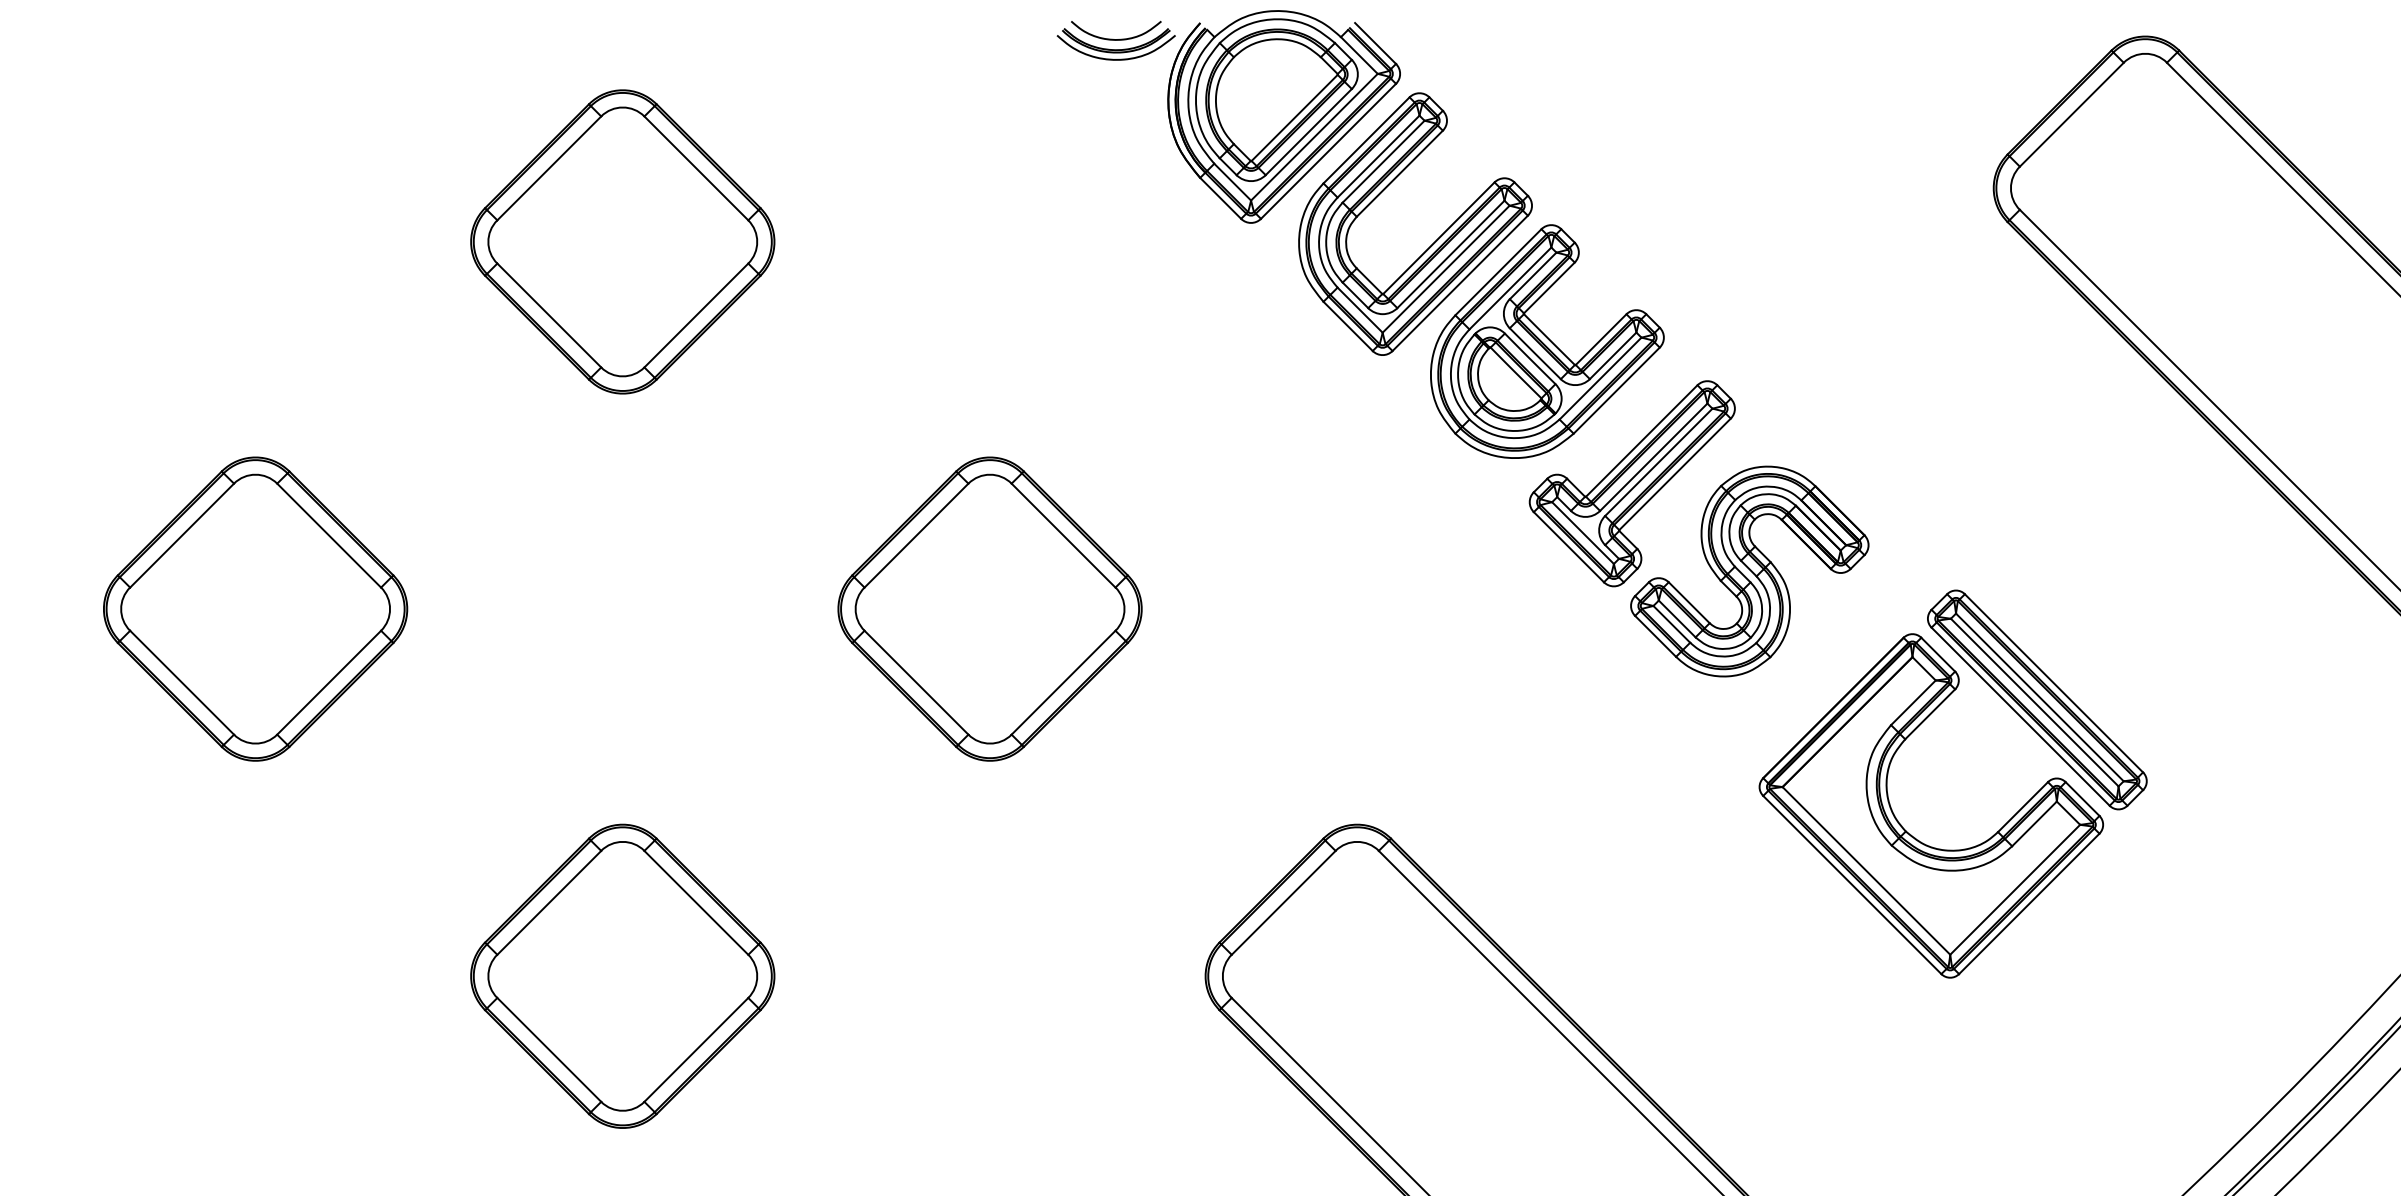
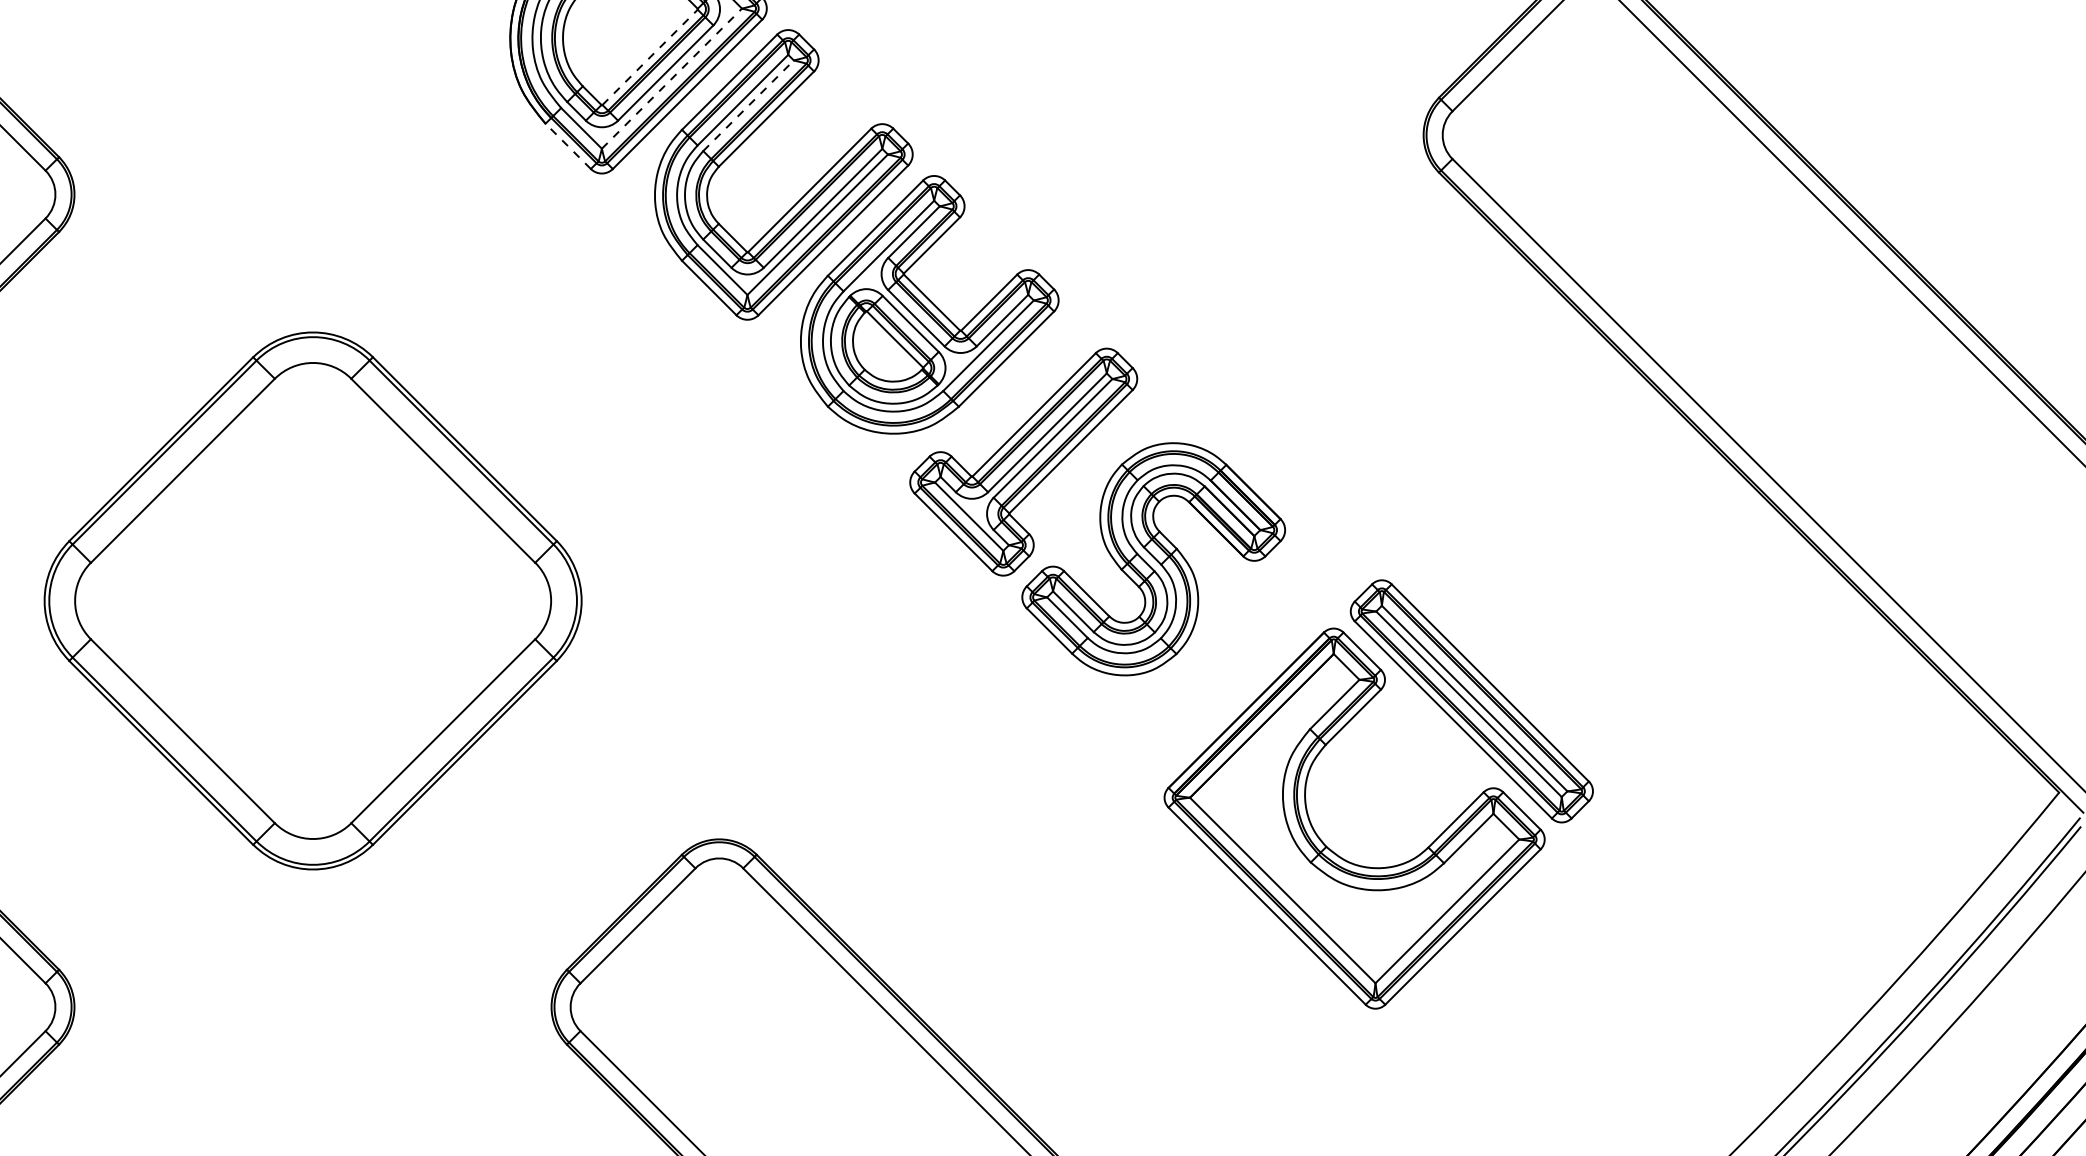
line: (1294, 117) -> (649, 56), solid -> dashed
line: (1314, 137) -> (672, 79), solid -> dashed
line: (1383, 161) -> (748, 105), solid -> dashed
line: (1220, 198) -> (568, 146), solid -> dashed
part: (989, 608) -> (312, 600), size x1.6

